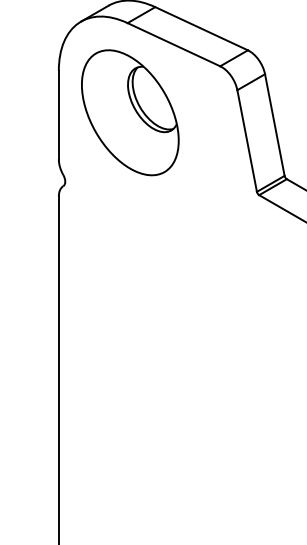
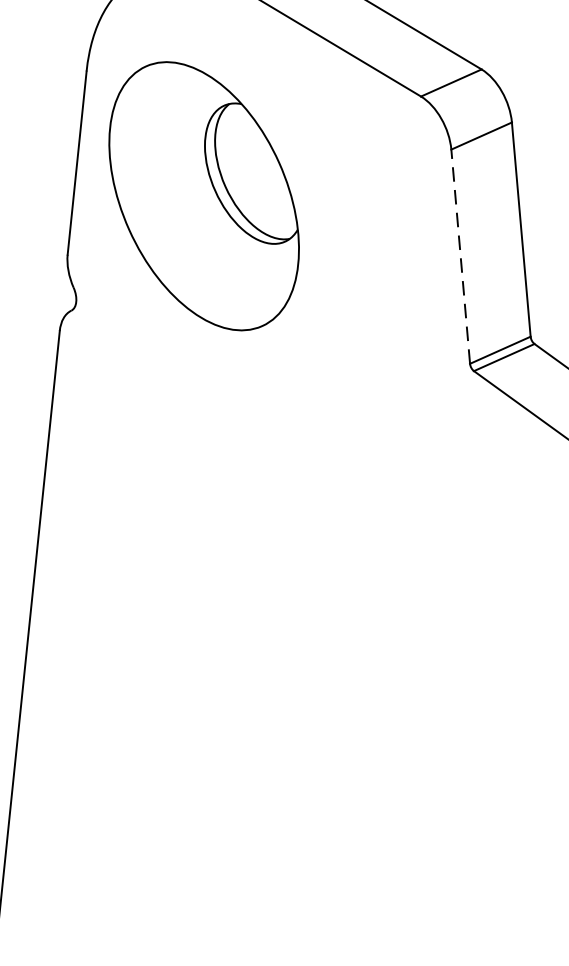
part: (130, 112) -> (204, 195), moved
line: (247, 141) -> (461, 257), solid -> dashed

